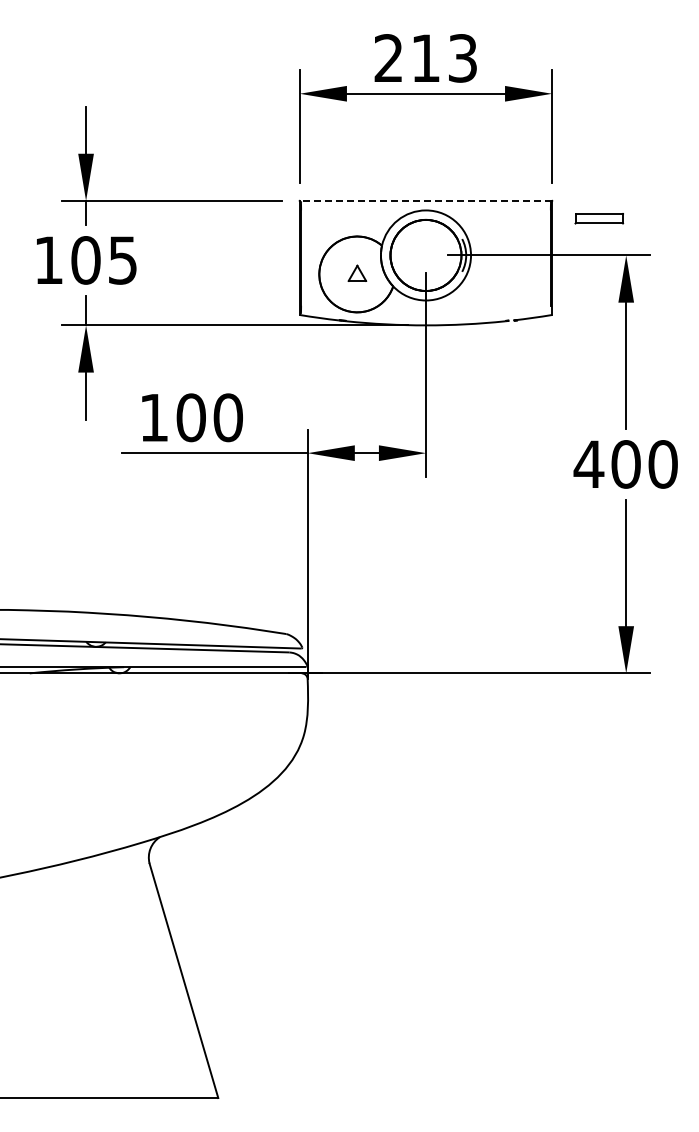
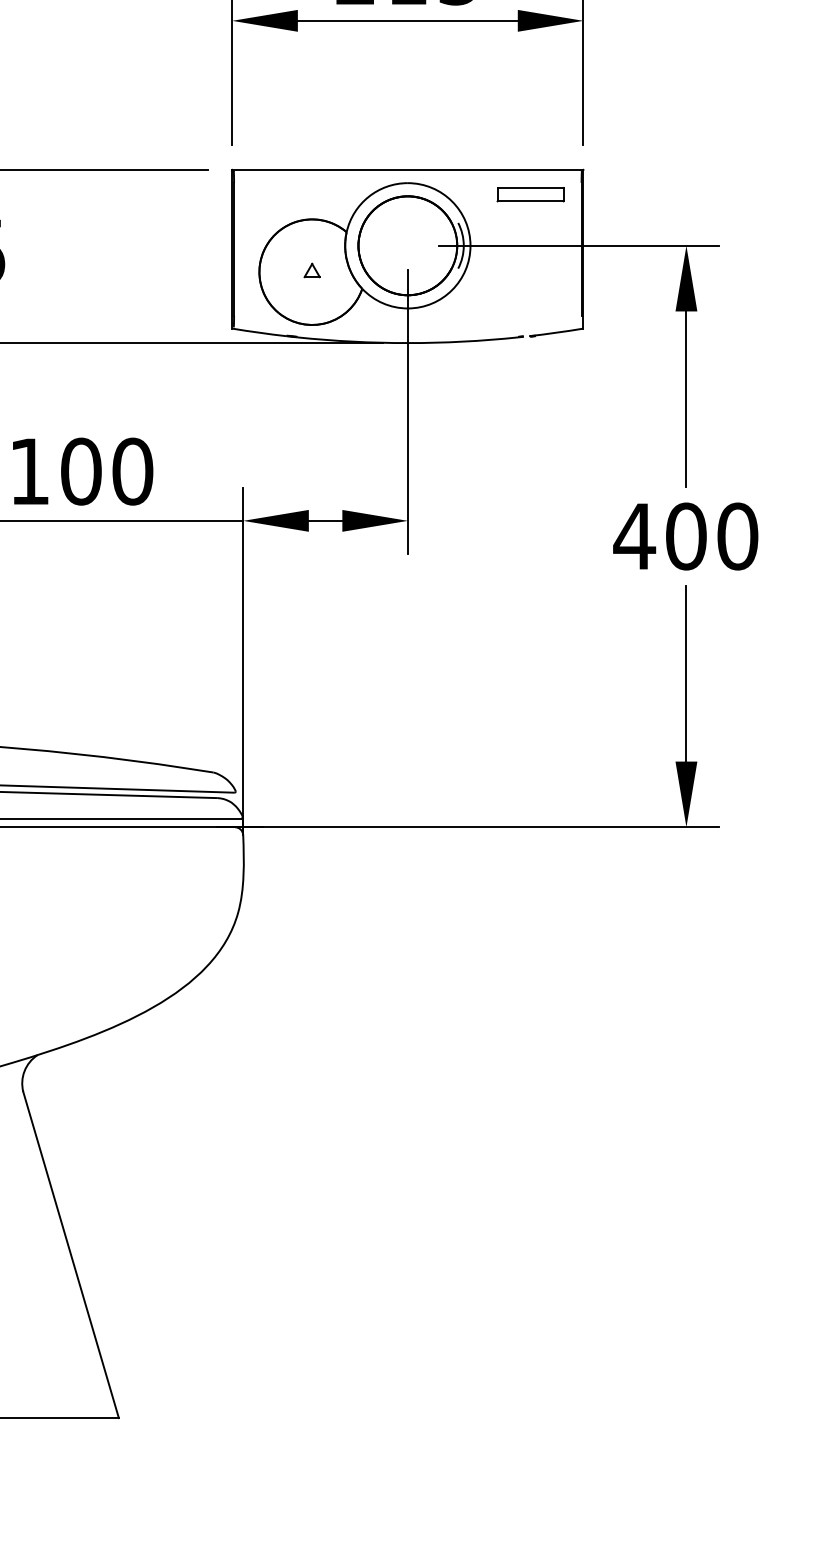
line: (425, 200) -> (407, 169), dashed -> solid
part: (599, 218) -> (530, 194), moved
part: (356, 272) -> (311, 269), size x0.62

